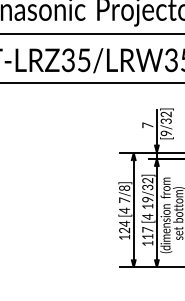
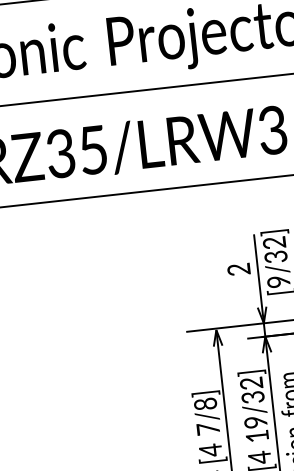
text: (147, 125) -> (238, 269), 7 -> 2

